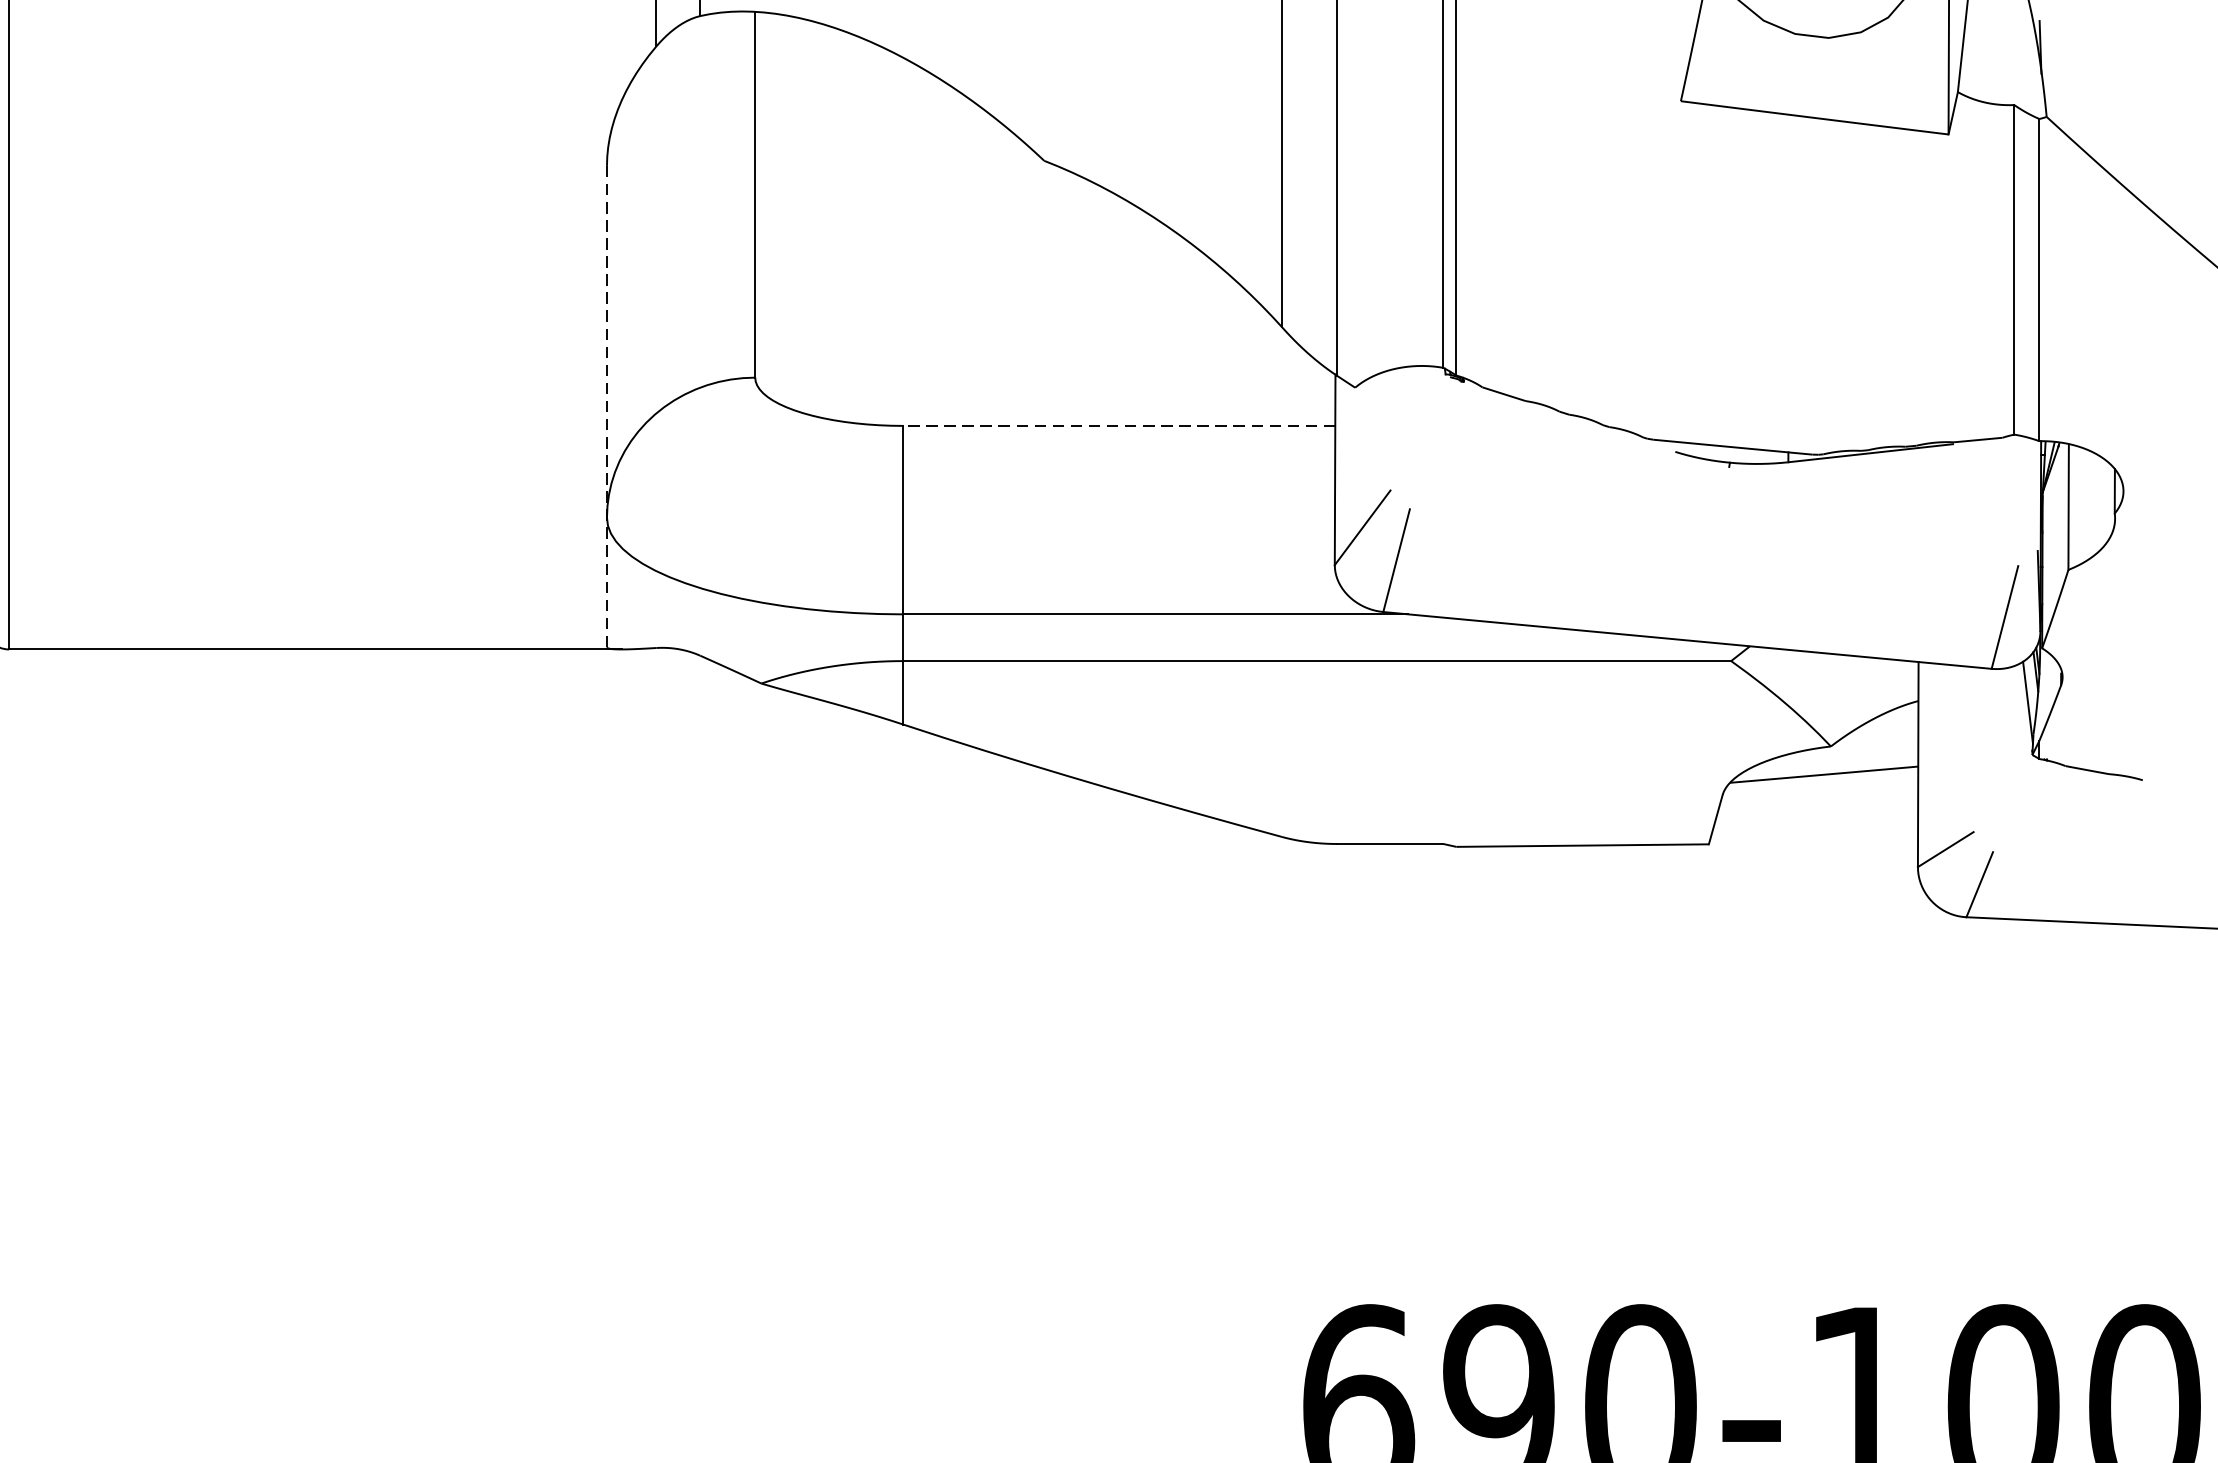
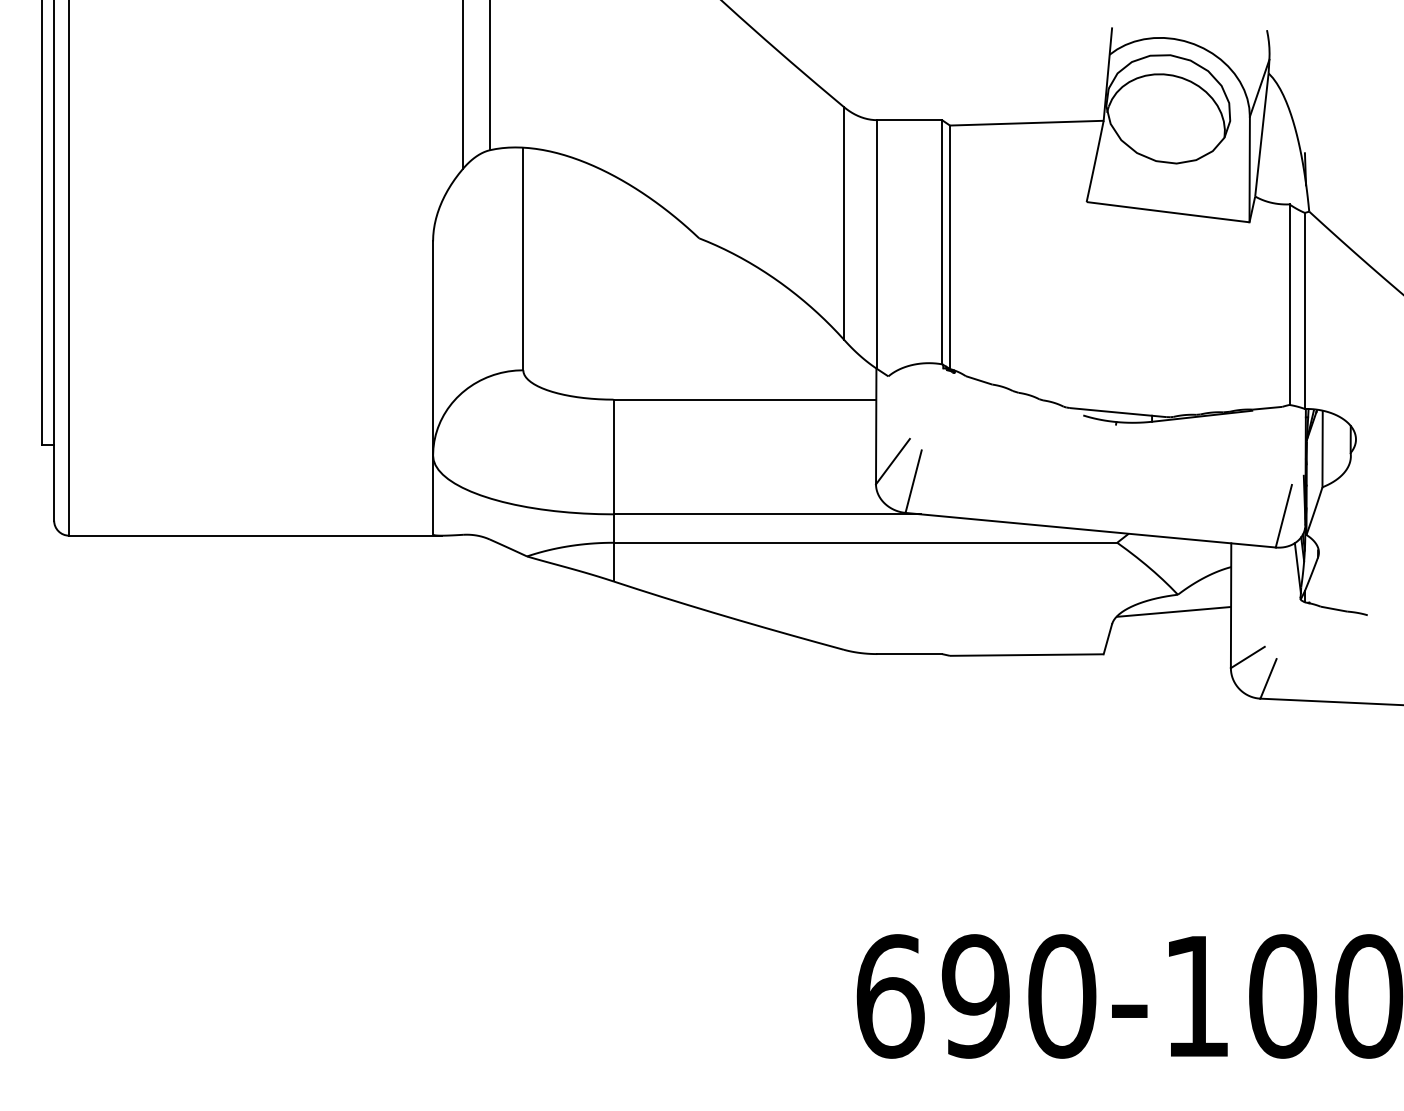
line: (607, 407) -> (433, 388), dashed -> solid
line: (1118, 425) -> (744, 399), dashed -> solid

